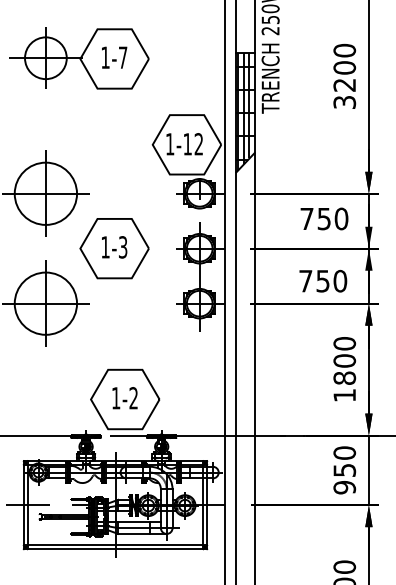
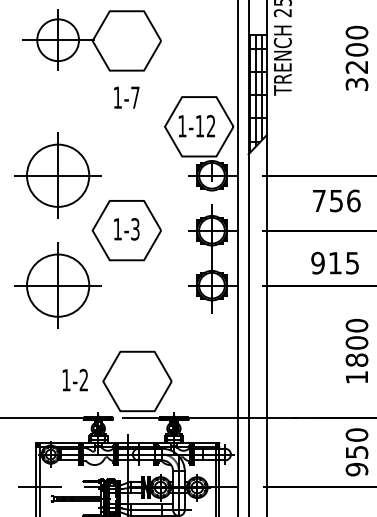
text: (114, 57) -> (126, 97), moved
text: (341, 218) -> (353, 200), 750 -> 756
text: (323, 280) -> (335, 262), 750 -> 915
text: (124, 398) -> (74, 380), moved

